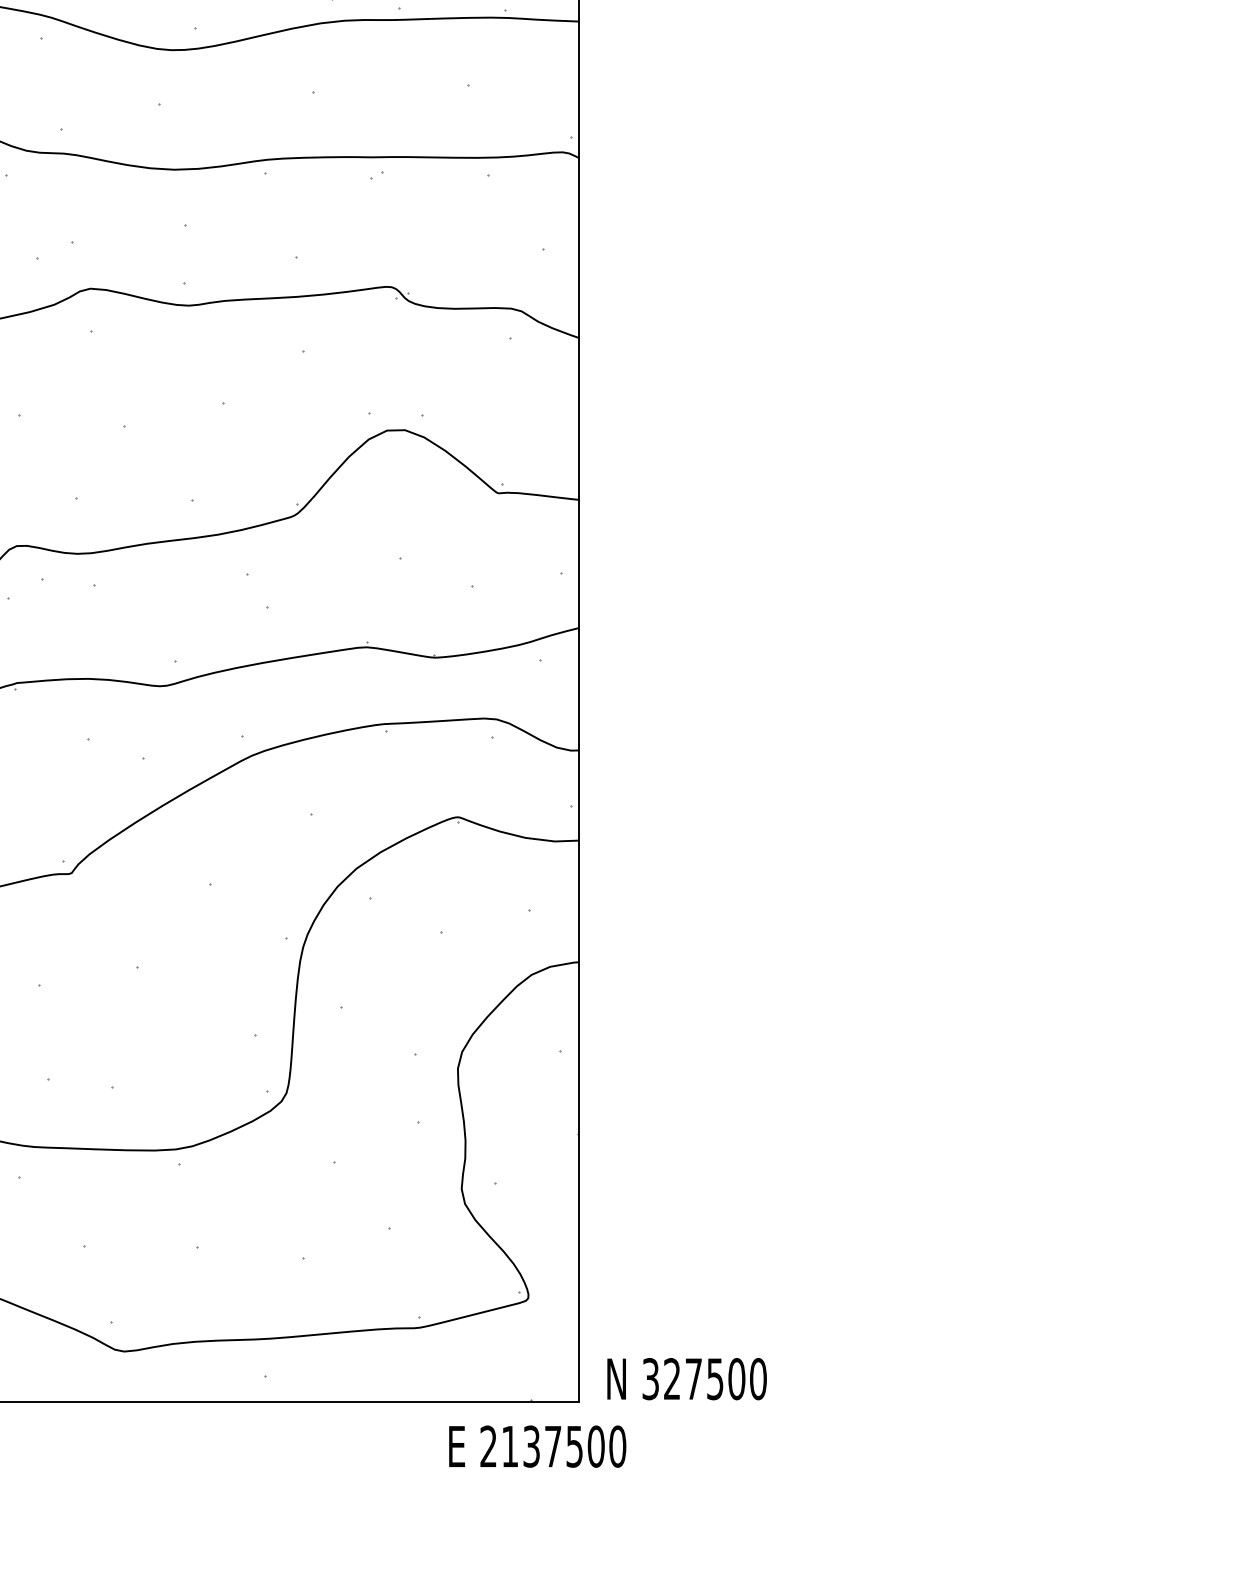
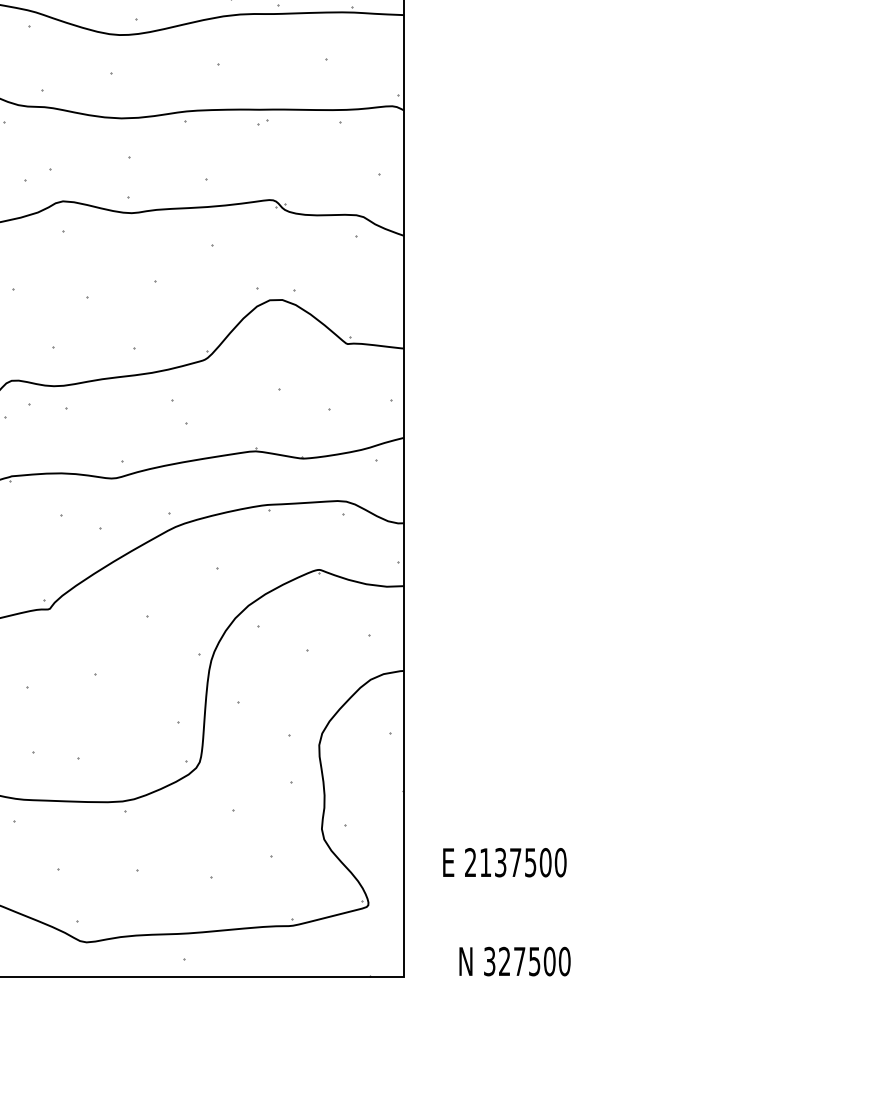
text: (686, 1378) -> (514, 961), moved
text: (537, 1446) -> (504, 862), moved

